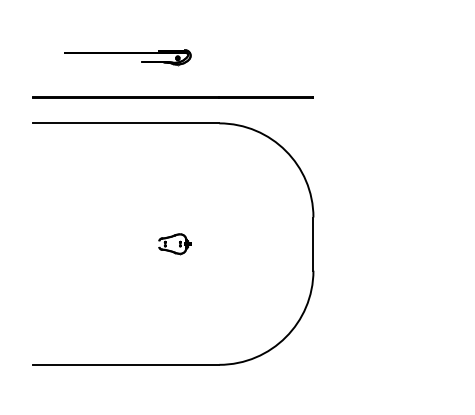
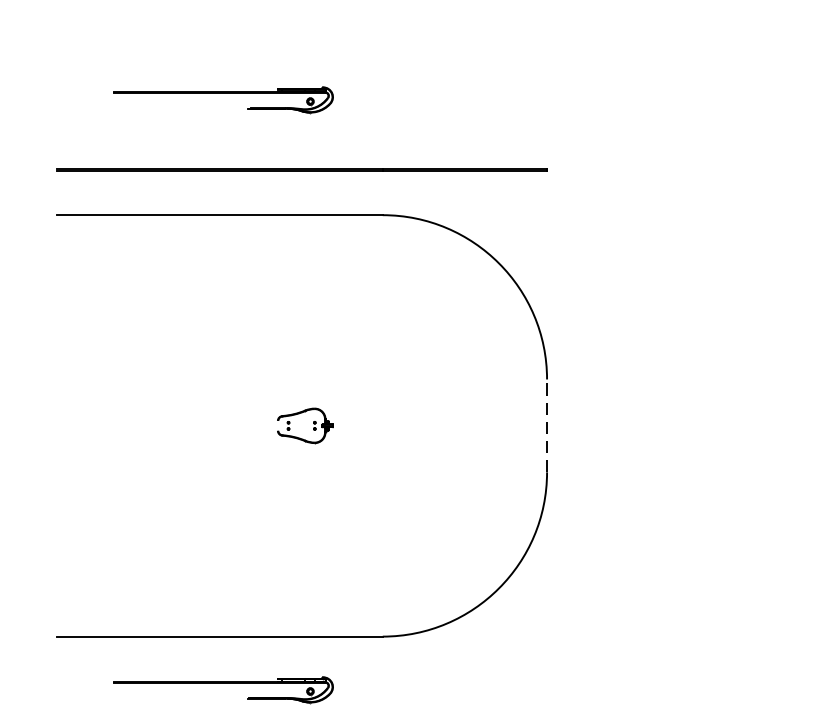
line: (313, 244) -> (547, 426), solid -> dashed
part: (127, 395) -> (222, 690), added

